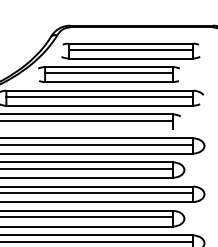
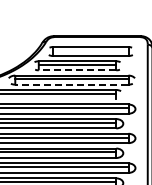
line: (130, 49) -> (90, 50), removed
line: (108, 82) -> (77, 70), solid -> dashed
line: (99, 105) -> (71, 84), solid -> dashed

